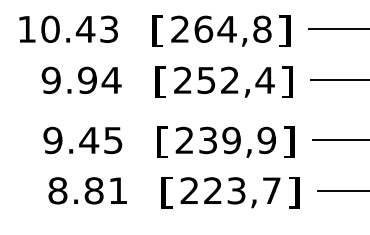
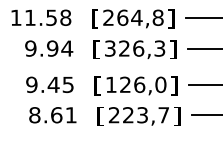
text: (78, 28) -> (47, 17), 10.43 -> 11.58
text: (224, 80) -> (135, 48), 252,4 -> 326,3
text: (226, 139) -> (136, 84), 239,9 -> 126,0
text: (93, 191) -> (56, 115), 8.81 -> 8.61

